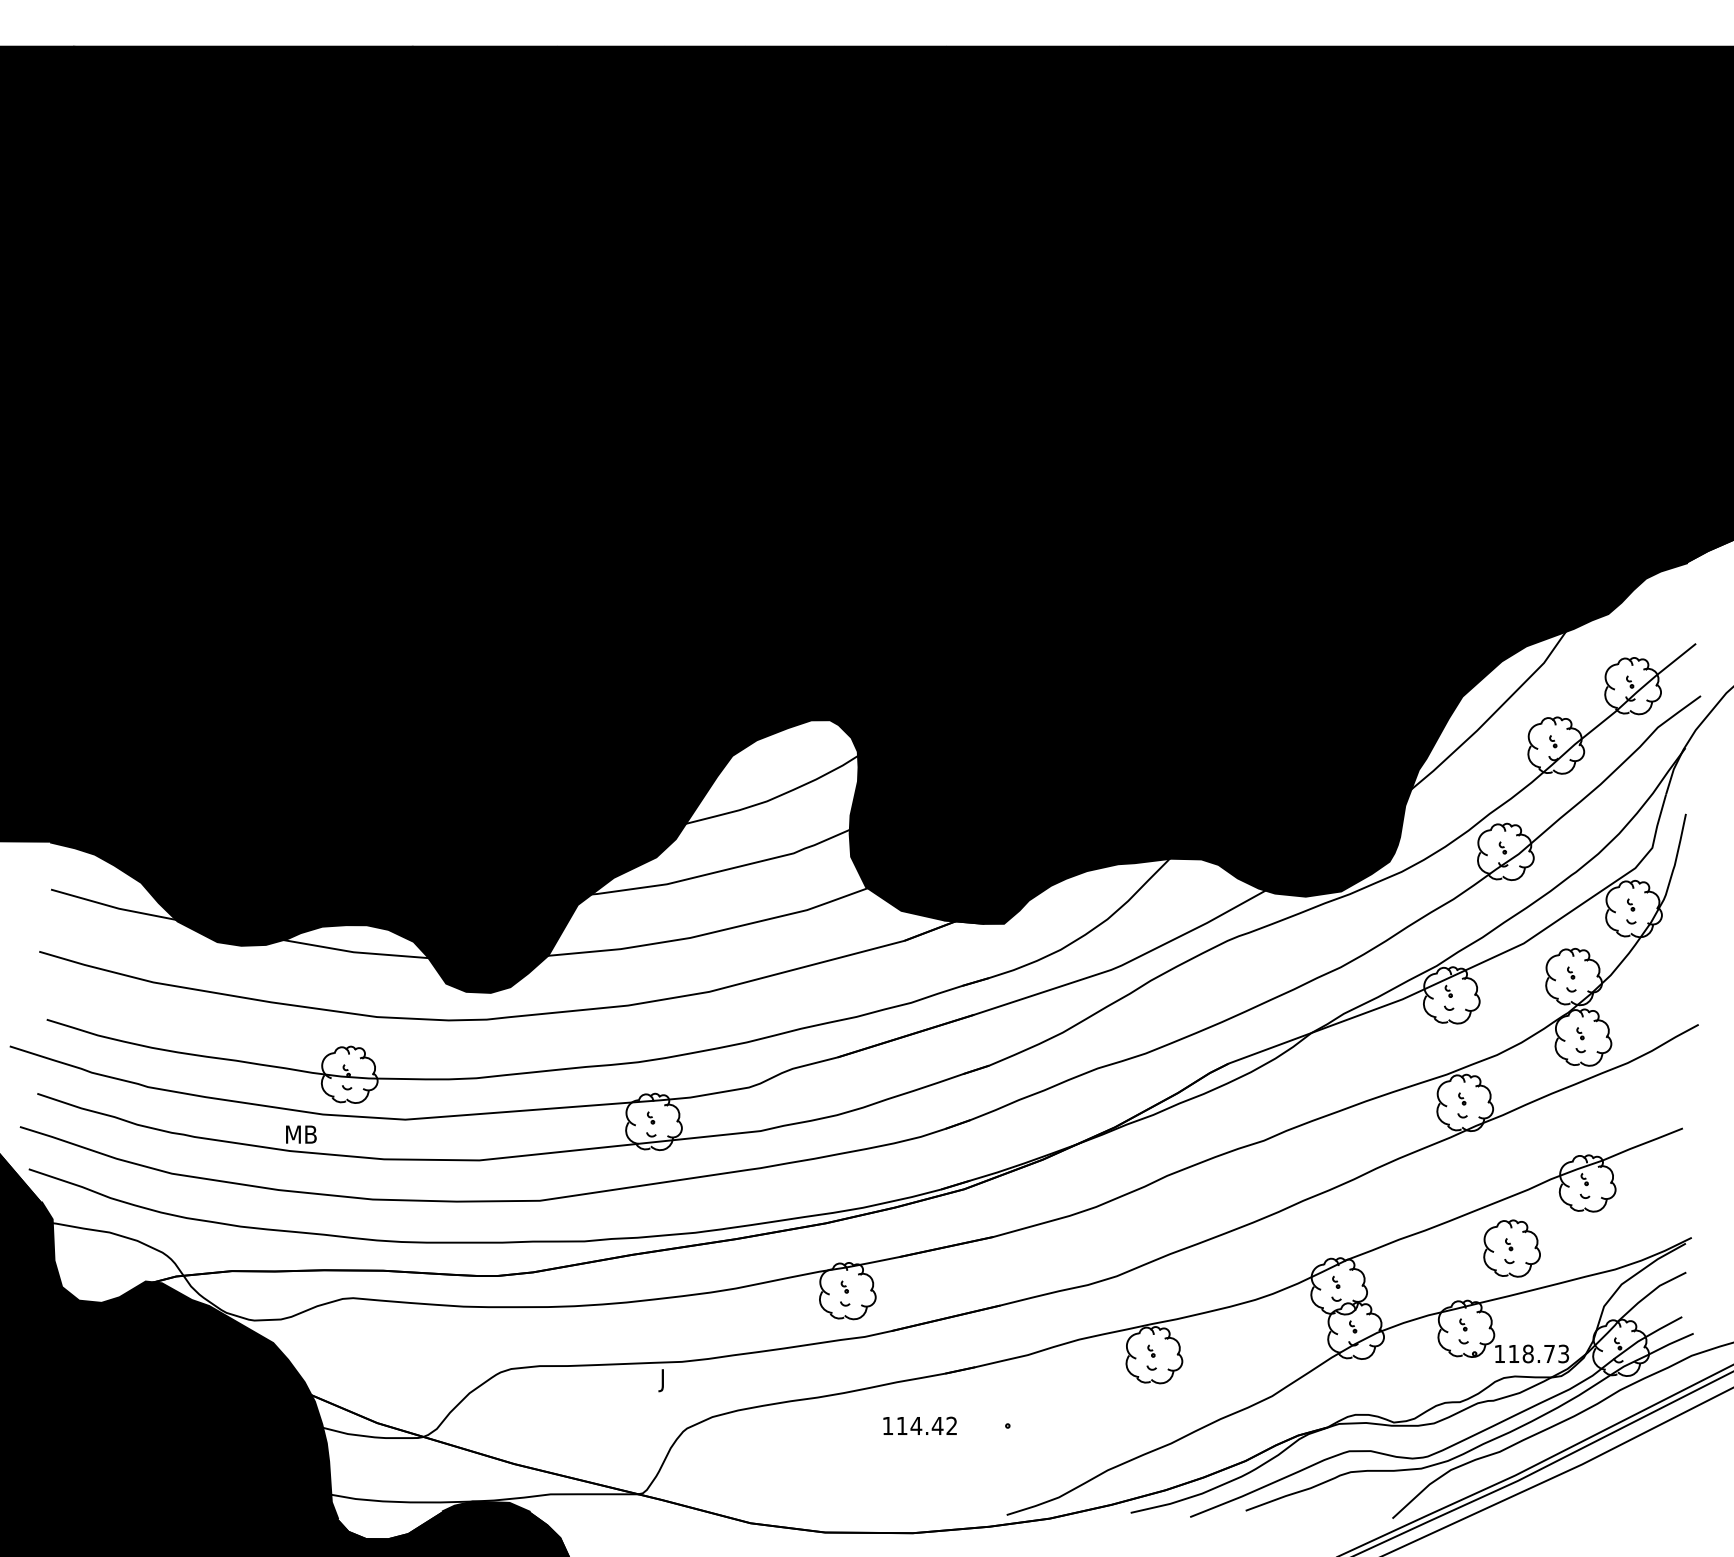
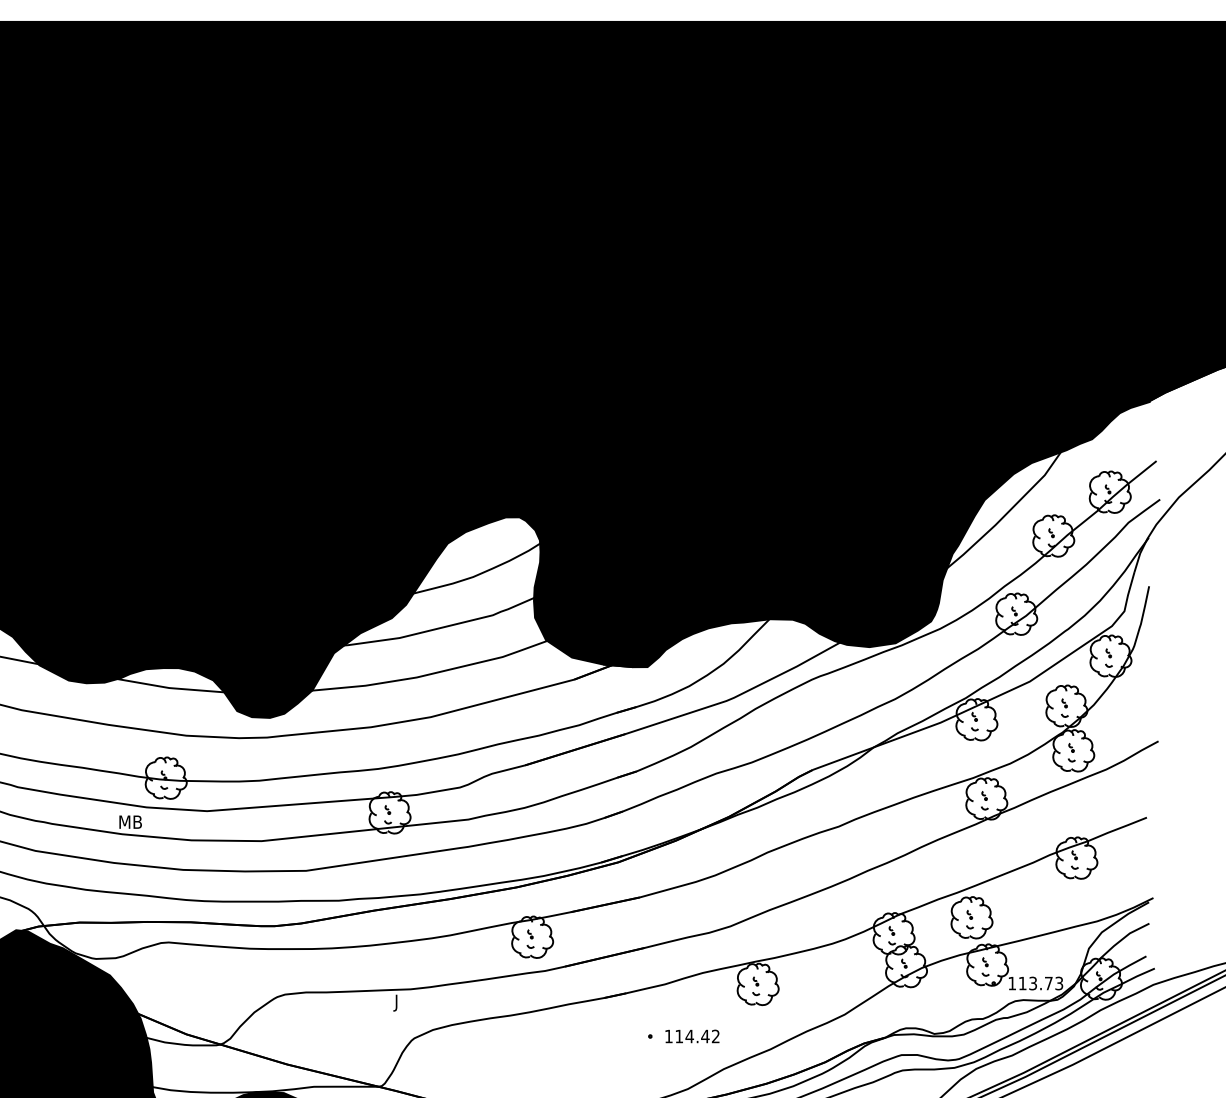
part: (1511, 1248) -> (971, 917), moved
text: (1527, 1353) -> (1032, 983), 118.73 -> 113.73
text: (919, 1425) -> (692, 1036), moved

